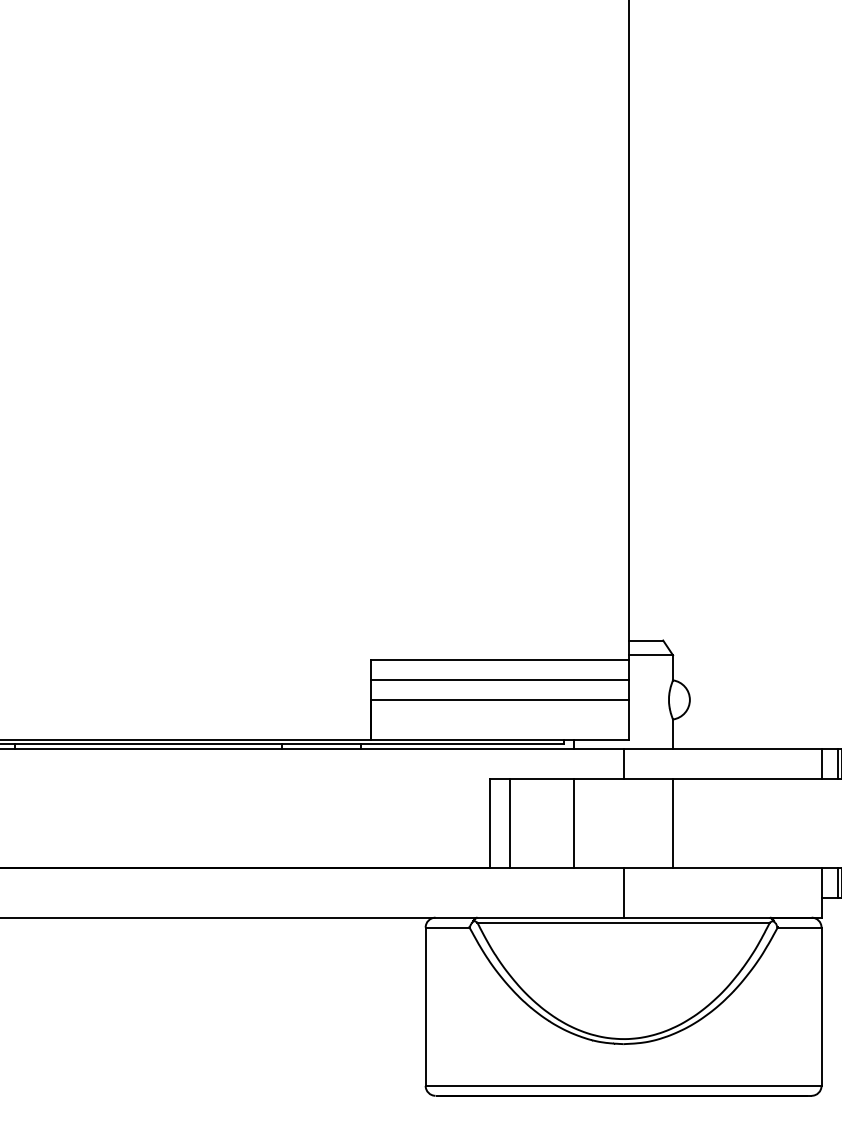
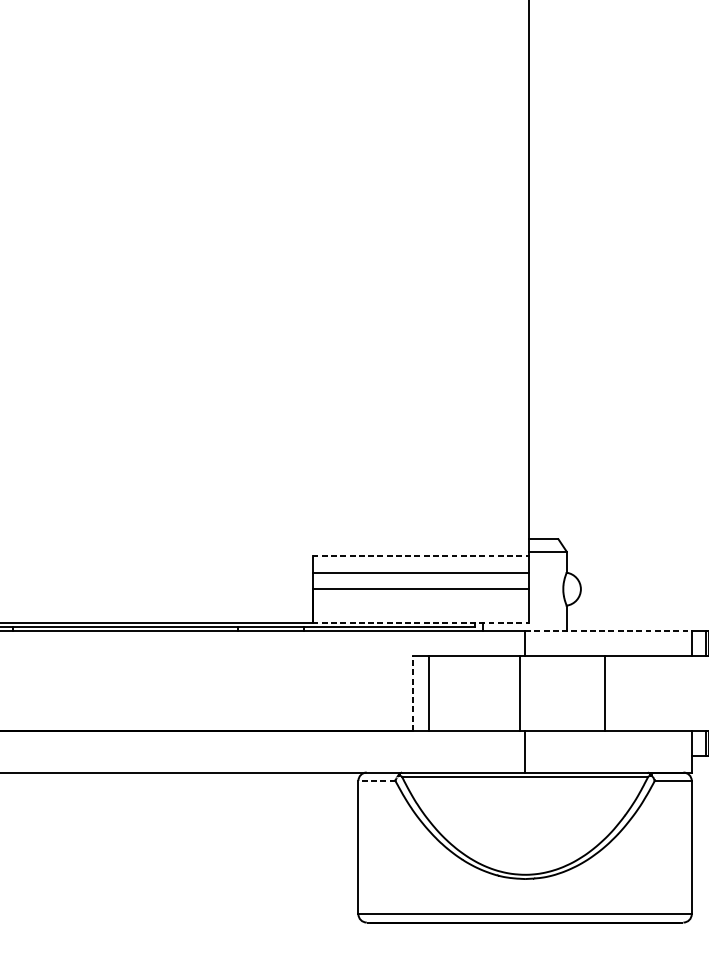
line: (499, 660) -> (420, 556), solid -> dashed
line: (499, 739) -> (420, 622), solid -> dashed
line: (722, 749) -> (608, 630), solid -> dashed
line: (489, 823) -> (412, 693), solid -> dashed
line: (574, 823) -> (519, 693), moved
line: (673, 823) -> (604, 693), moved
line: (447, 927) -> (376, 780), solid -> dashed

